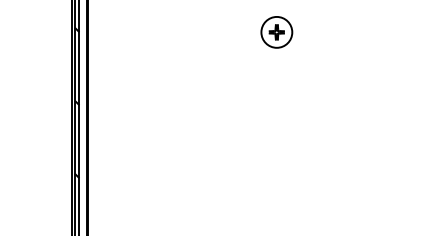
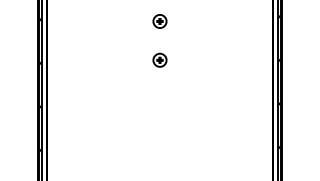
part: (276, 32) -> (159, 21), size x0.71
part: (276, 96) -> (159, 59), added

